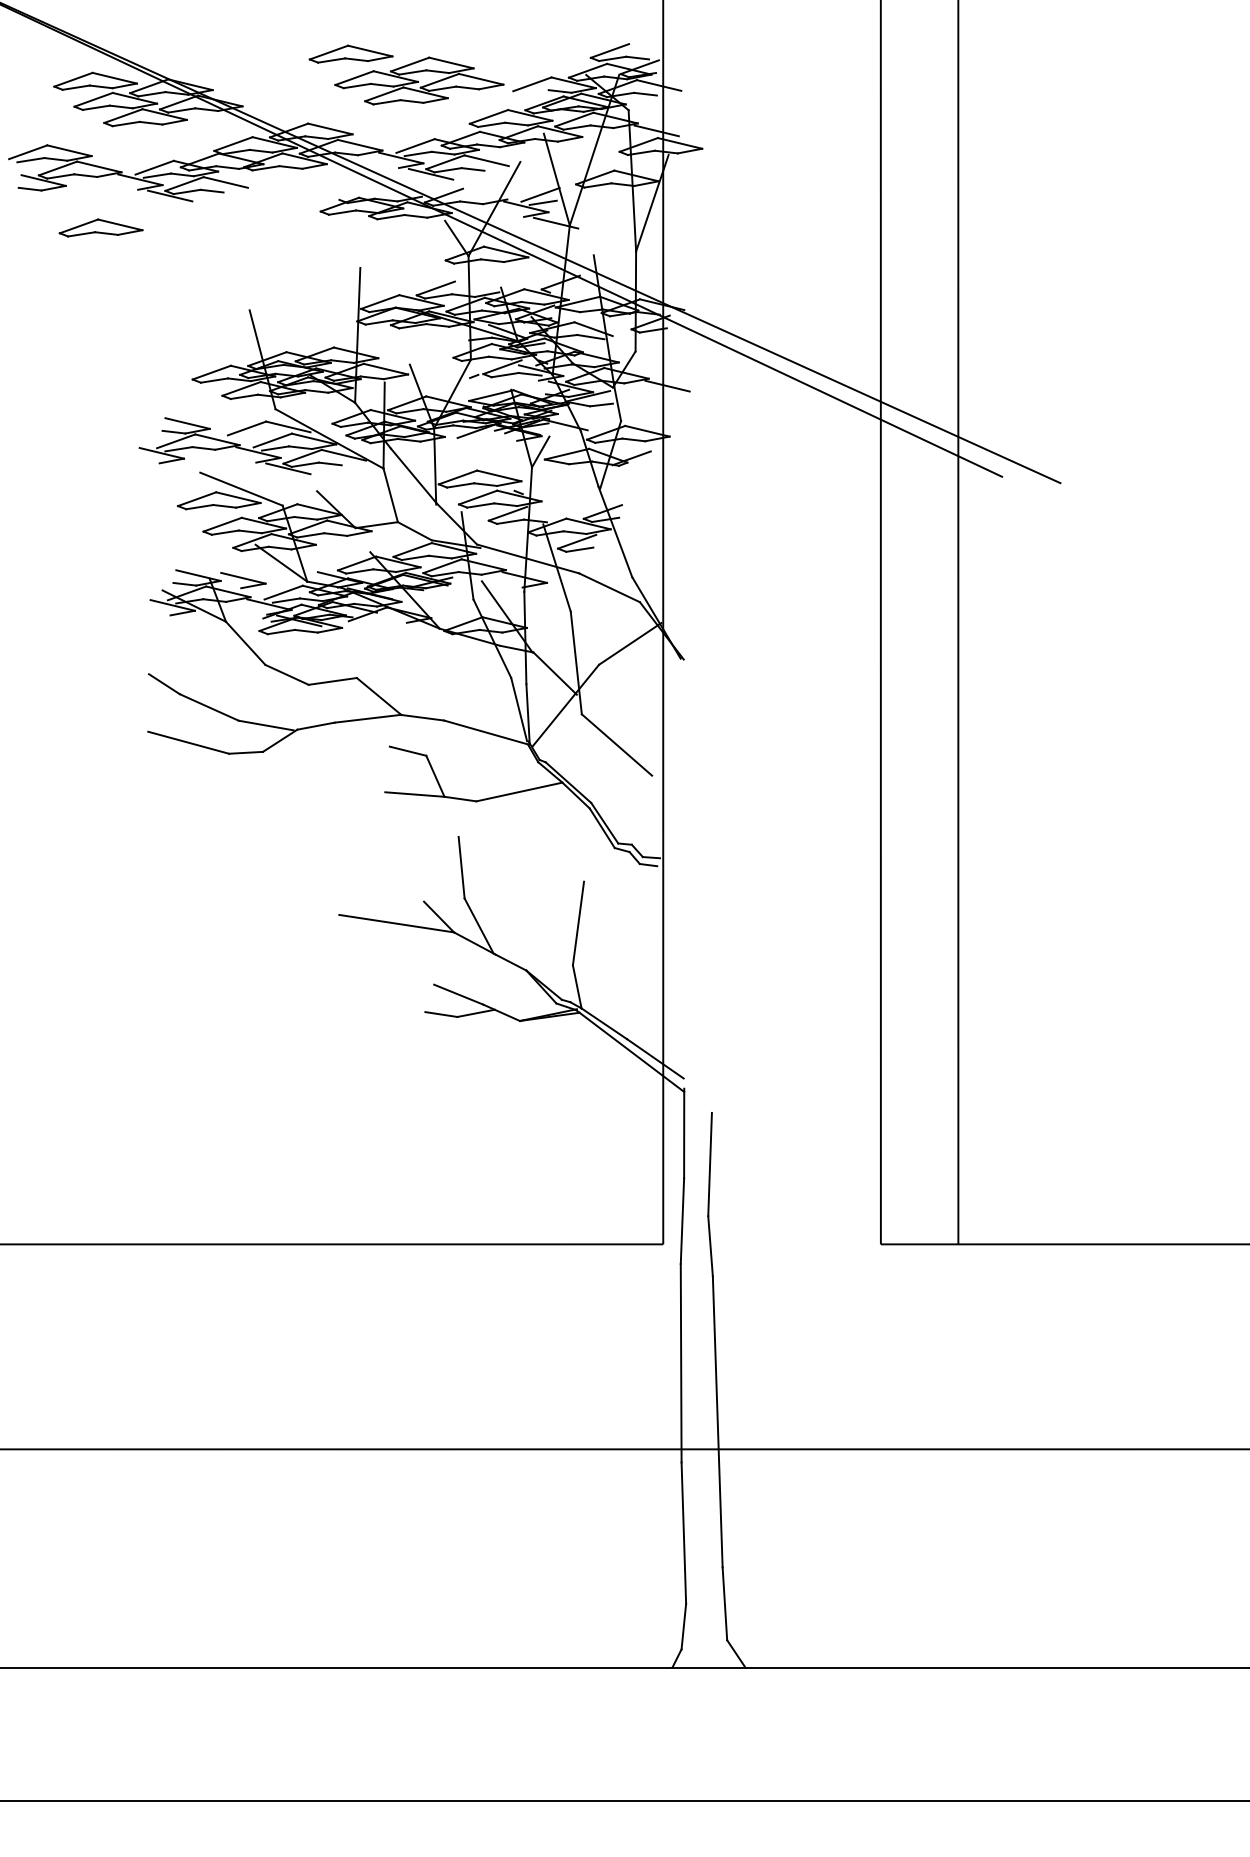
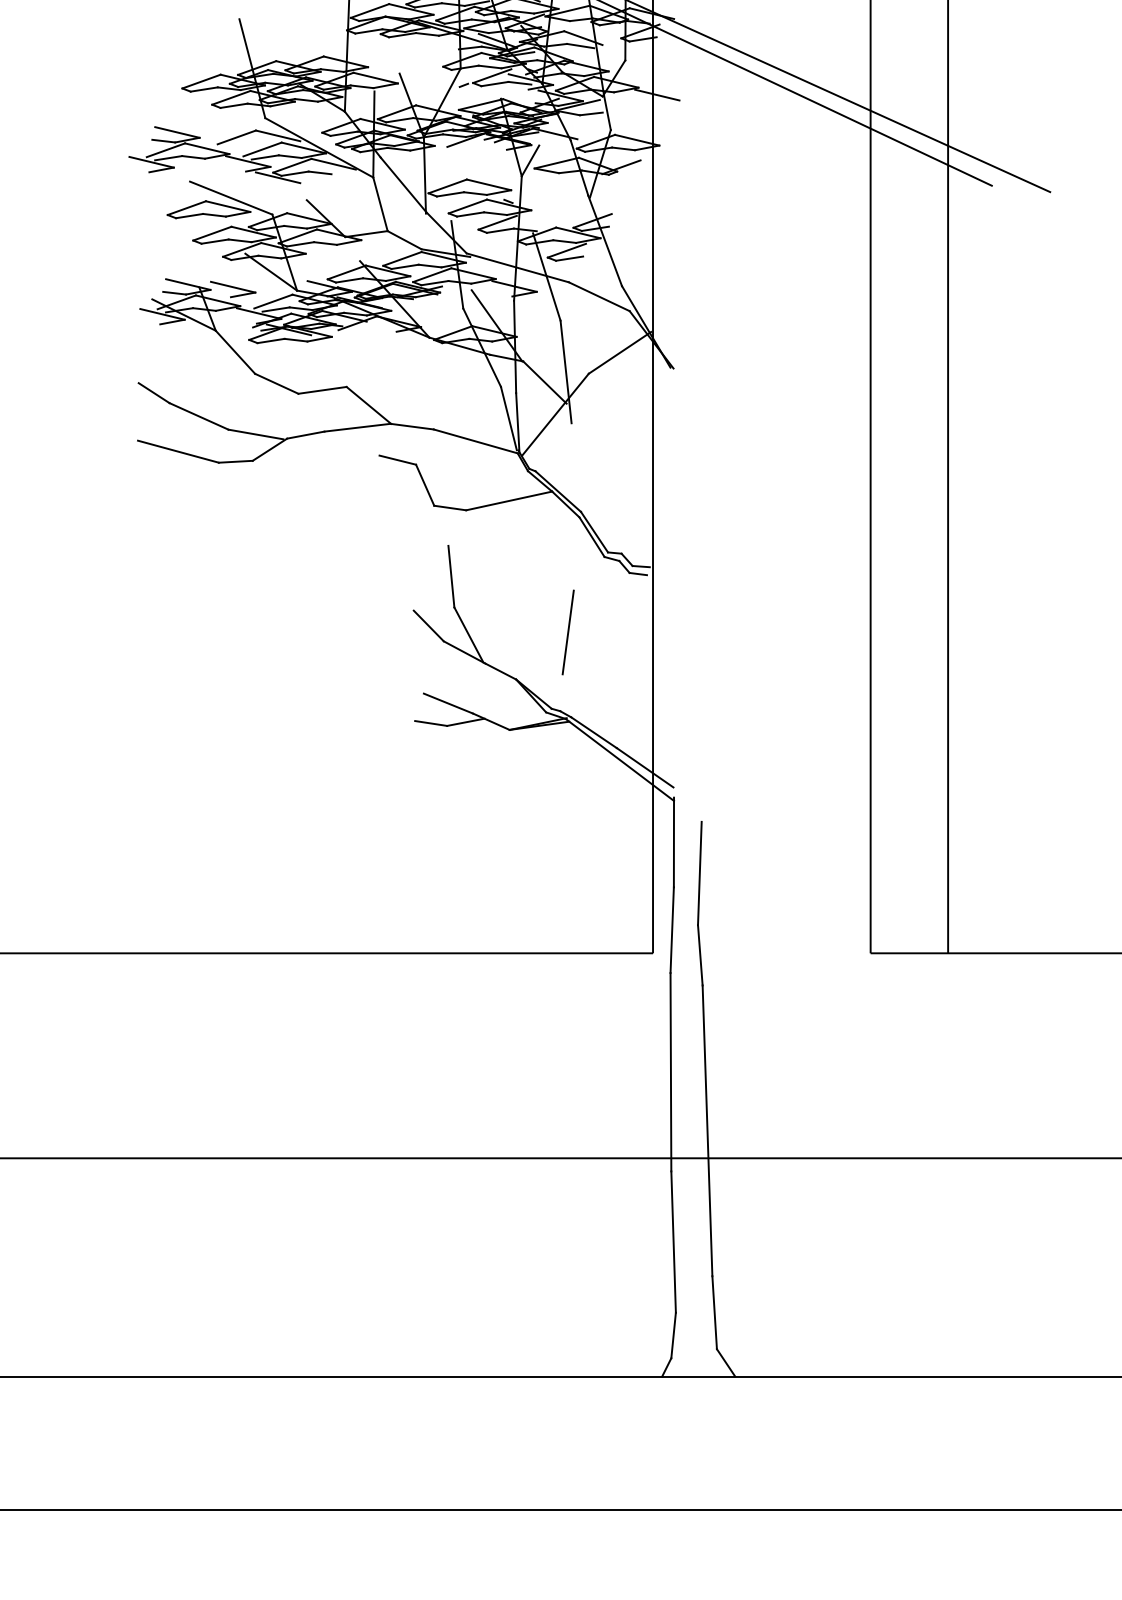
line: (616, 744) -> (606, 453), removed
line: (414, 794) -> (404, 503), removed
line: (396, 923) -> (386, 632), removed
line: (576, 986) -> (566, 695), removed

